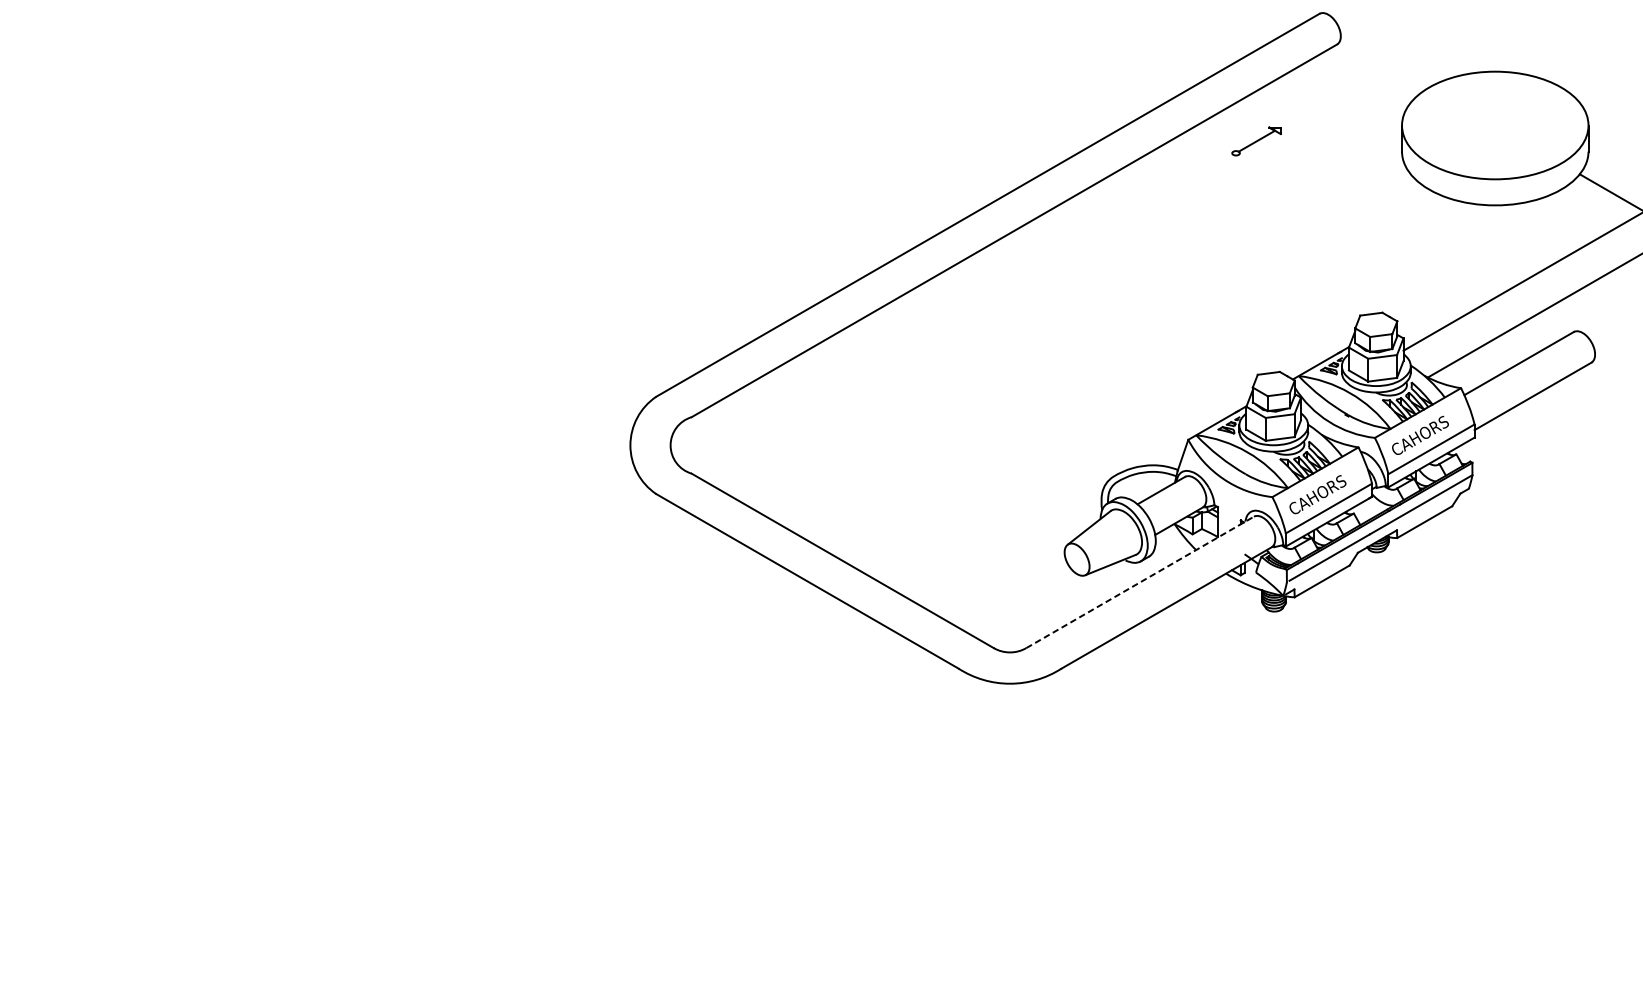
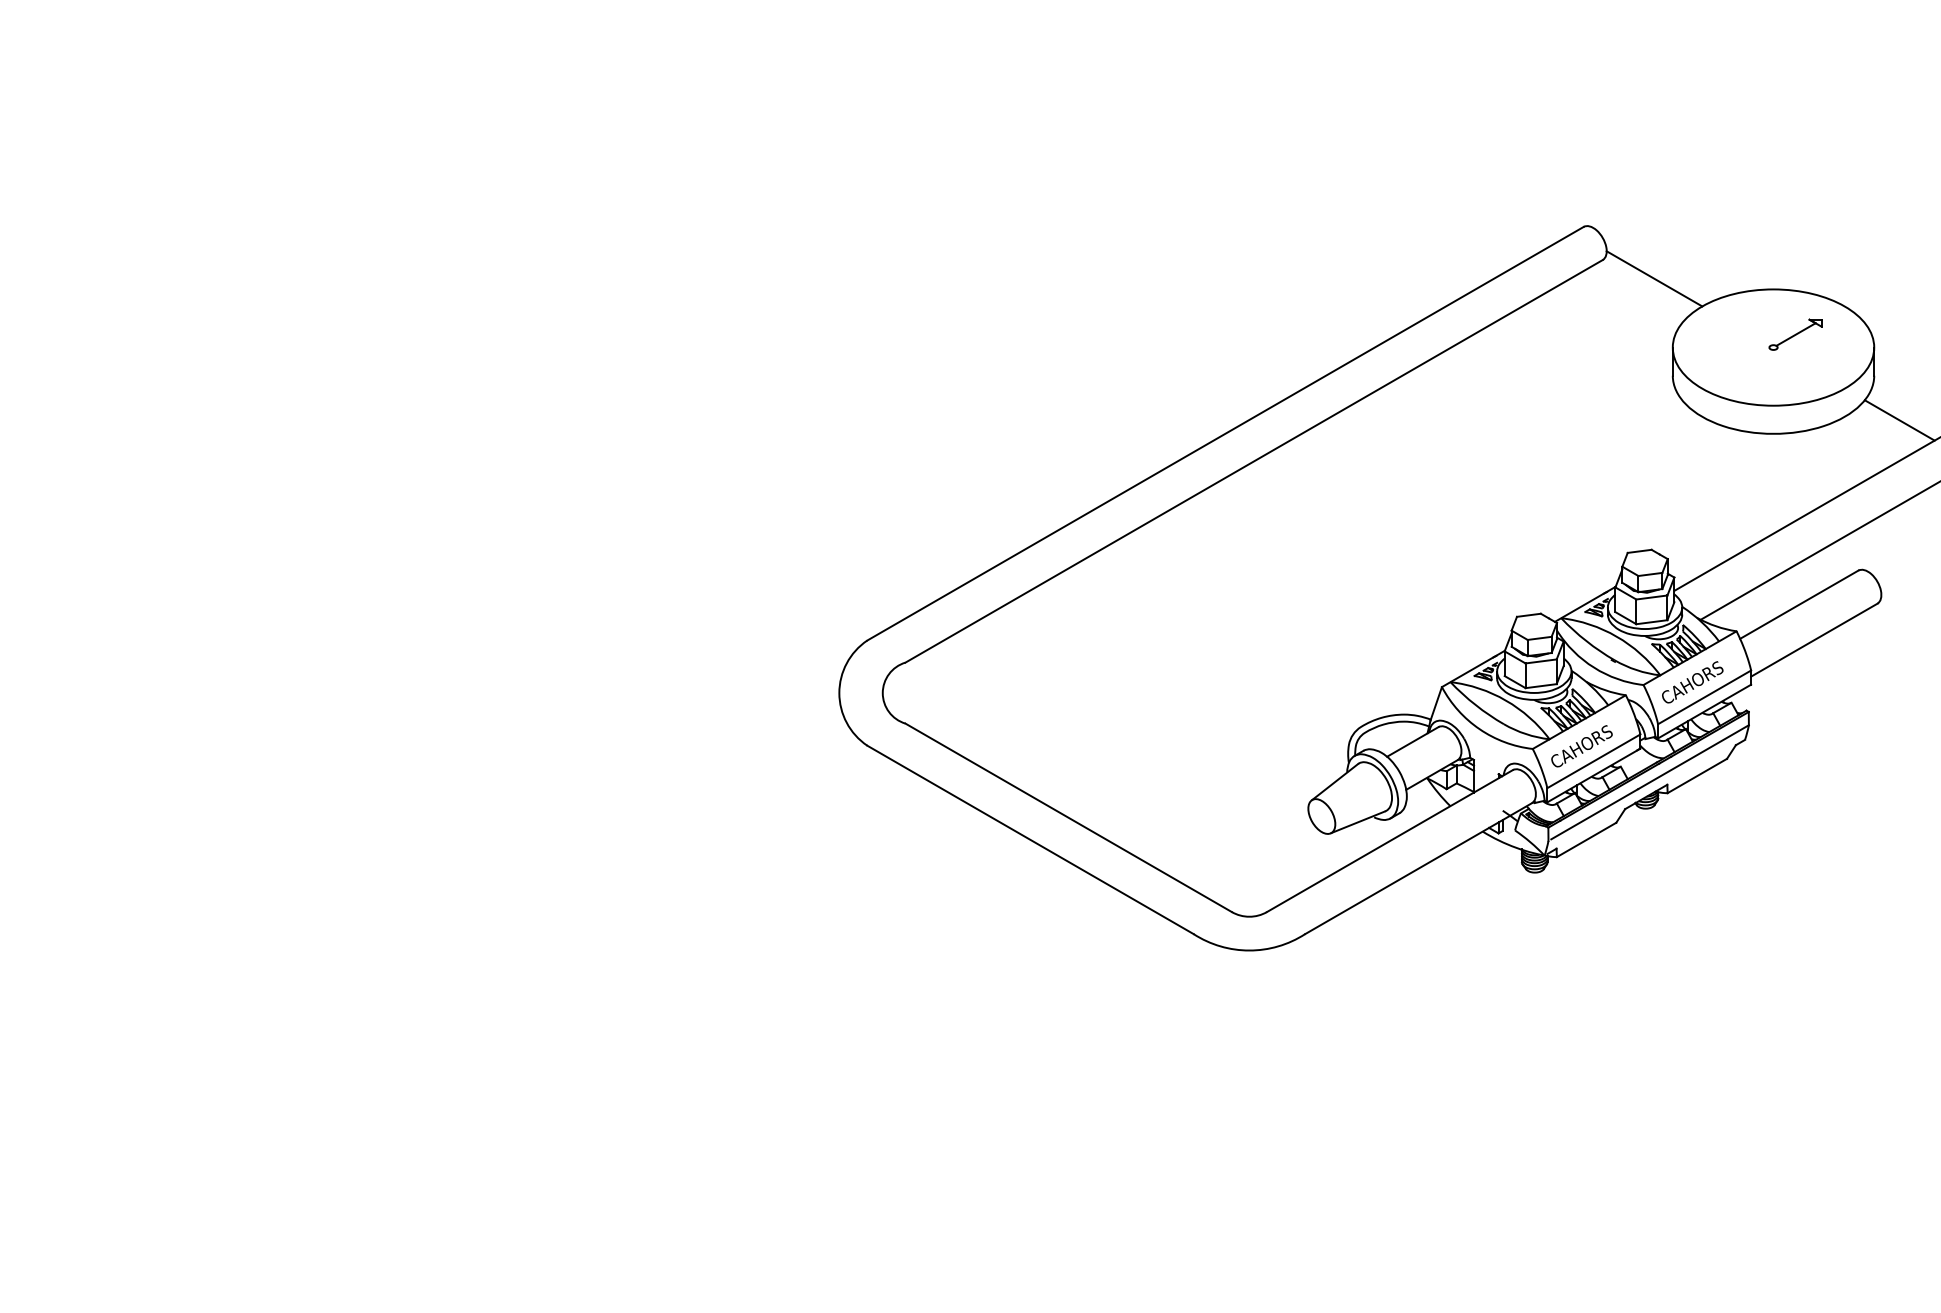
line: (1385, 61) -> (1654, 278), added
part: (1256, 141) -> (1795, 334), moved
line: (1139, 582) -> (1389, 841), dashed -> solid

